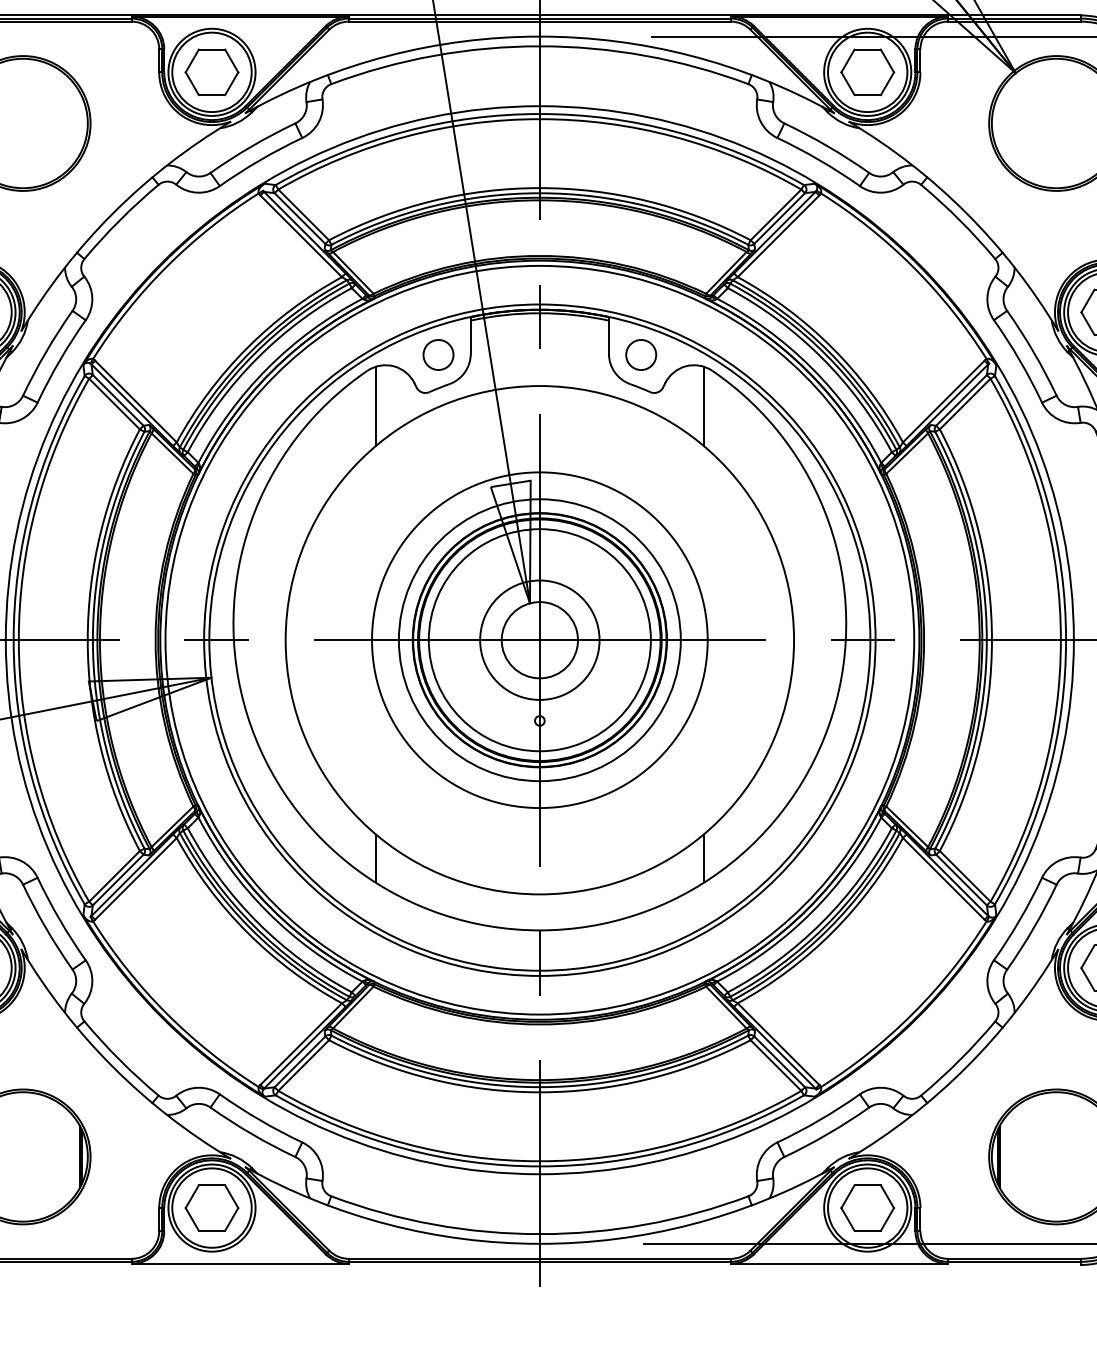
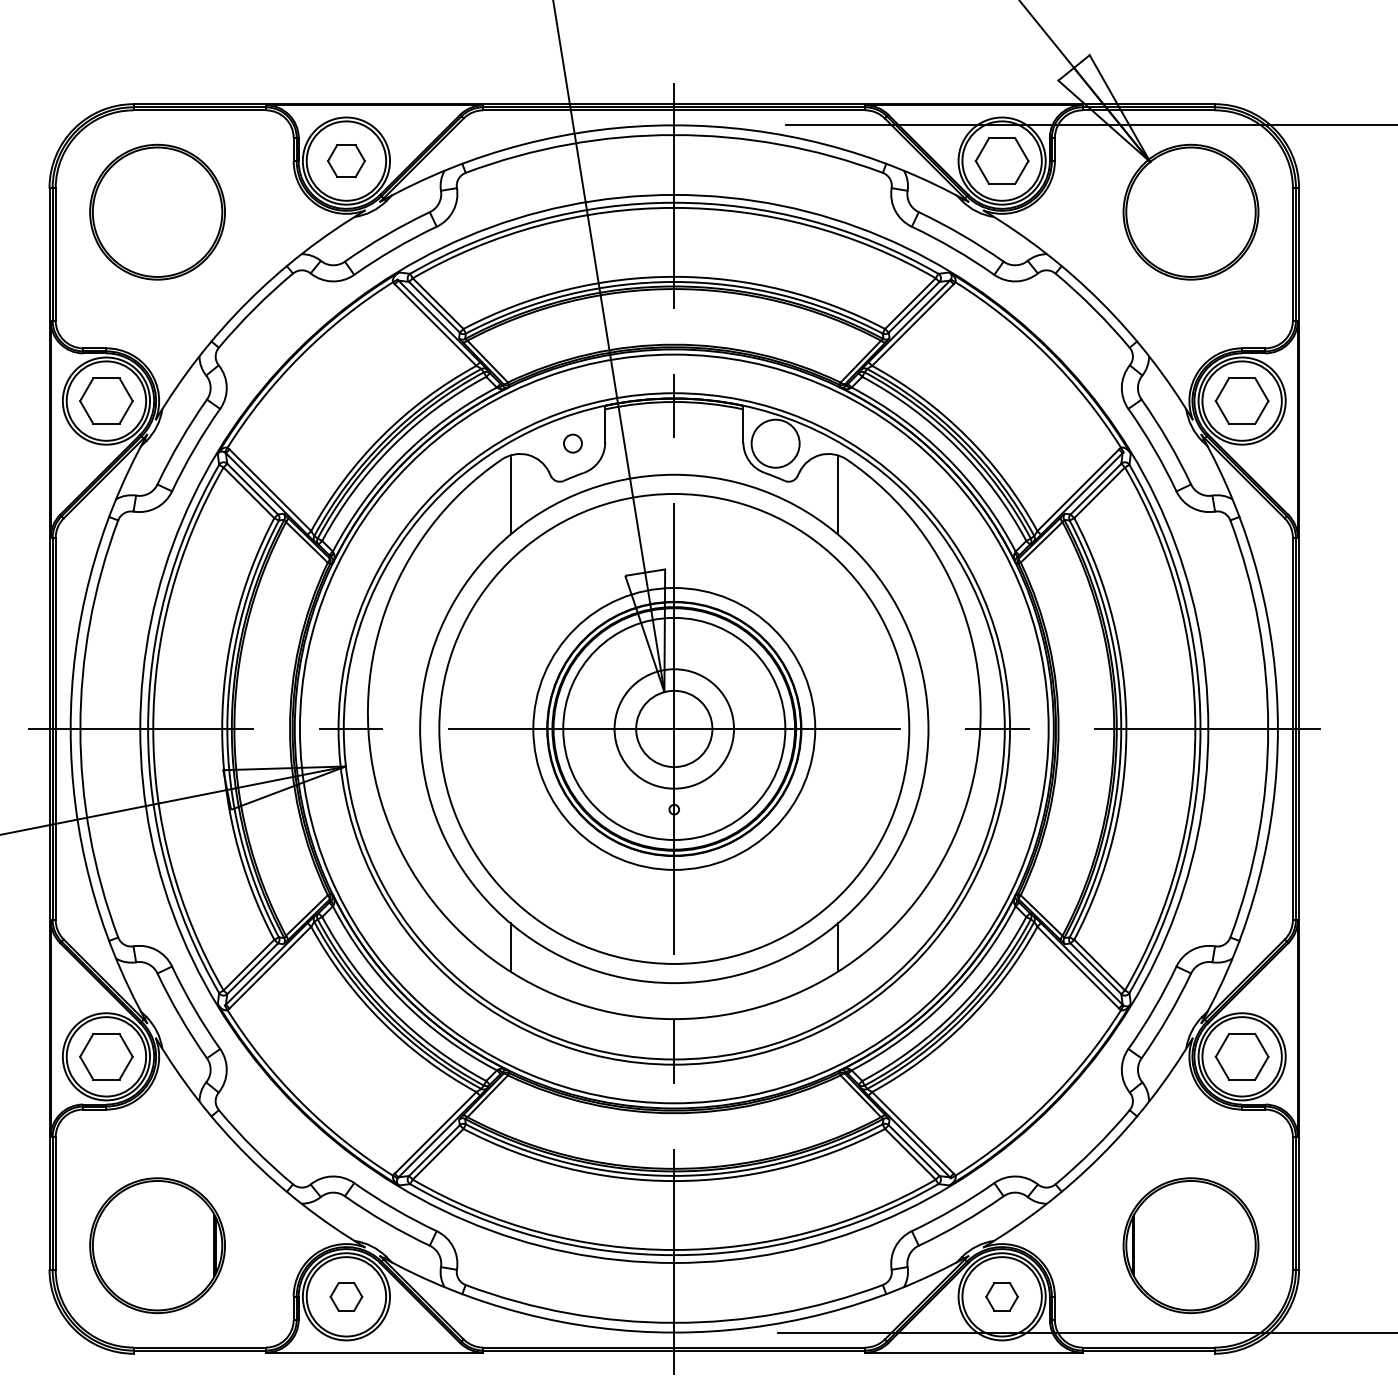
part: (212, 71) -> (346, 160), size x0.7
circle: (438, 354) -> (572, 443), size x0.6
circle: (641, 354) -> (775, 443), size x1.6
circle: (540, 639) -> (674, 728), size x1.4
part: (212, 1207) -> (346, 1296), size x0.6
part: (867, 1207) -> (1001, 1296), size x0.6

